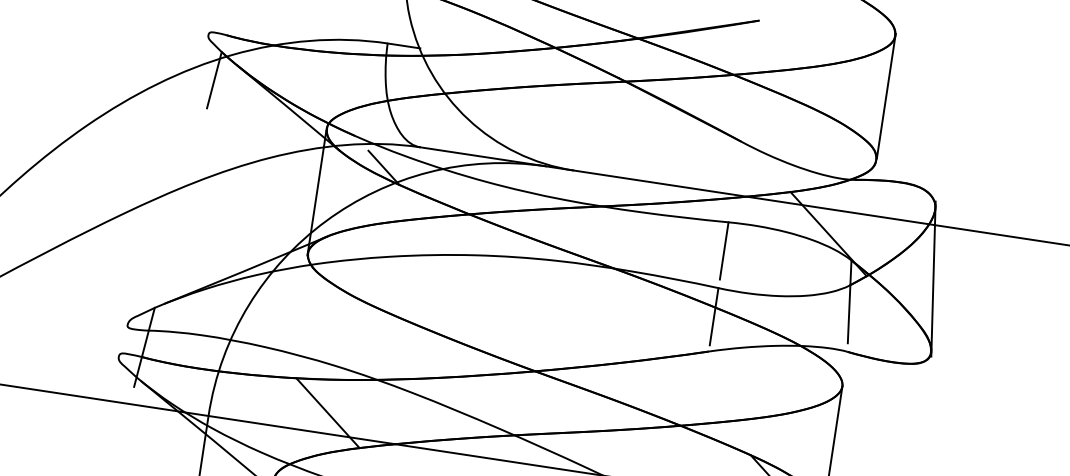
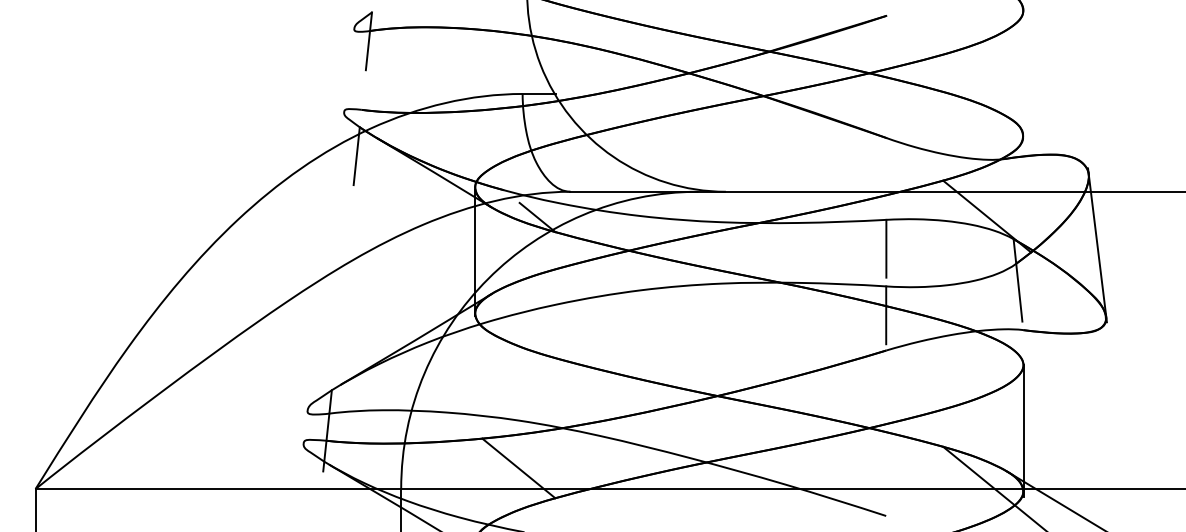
line: (886, 96) -> (1023, 71), removed

